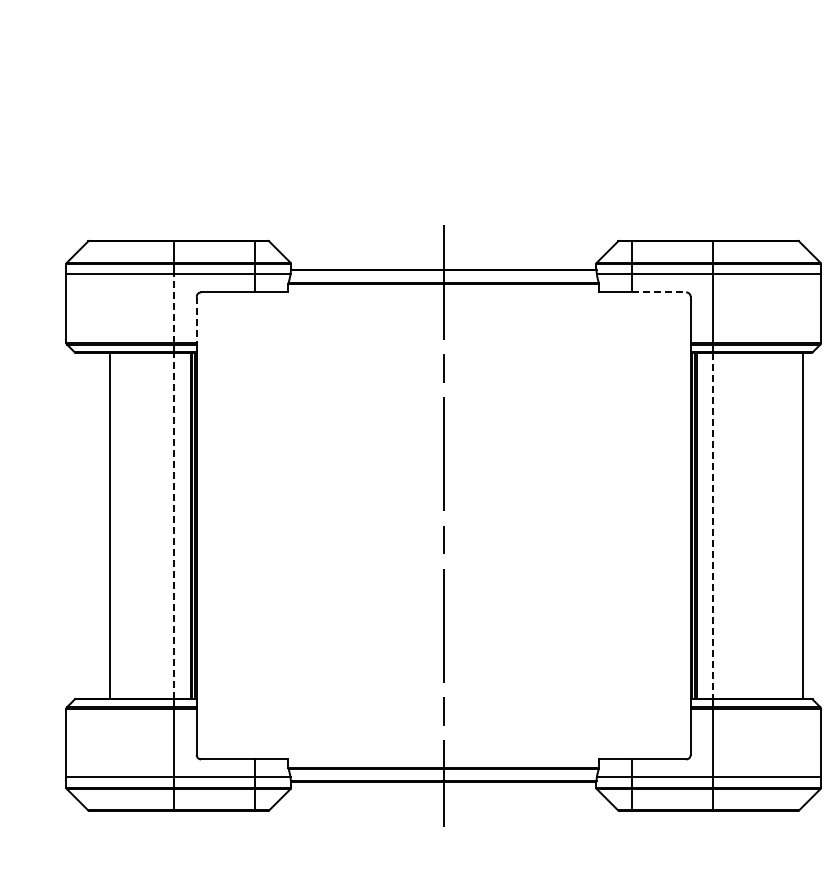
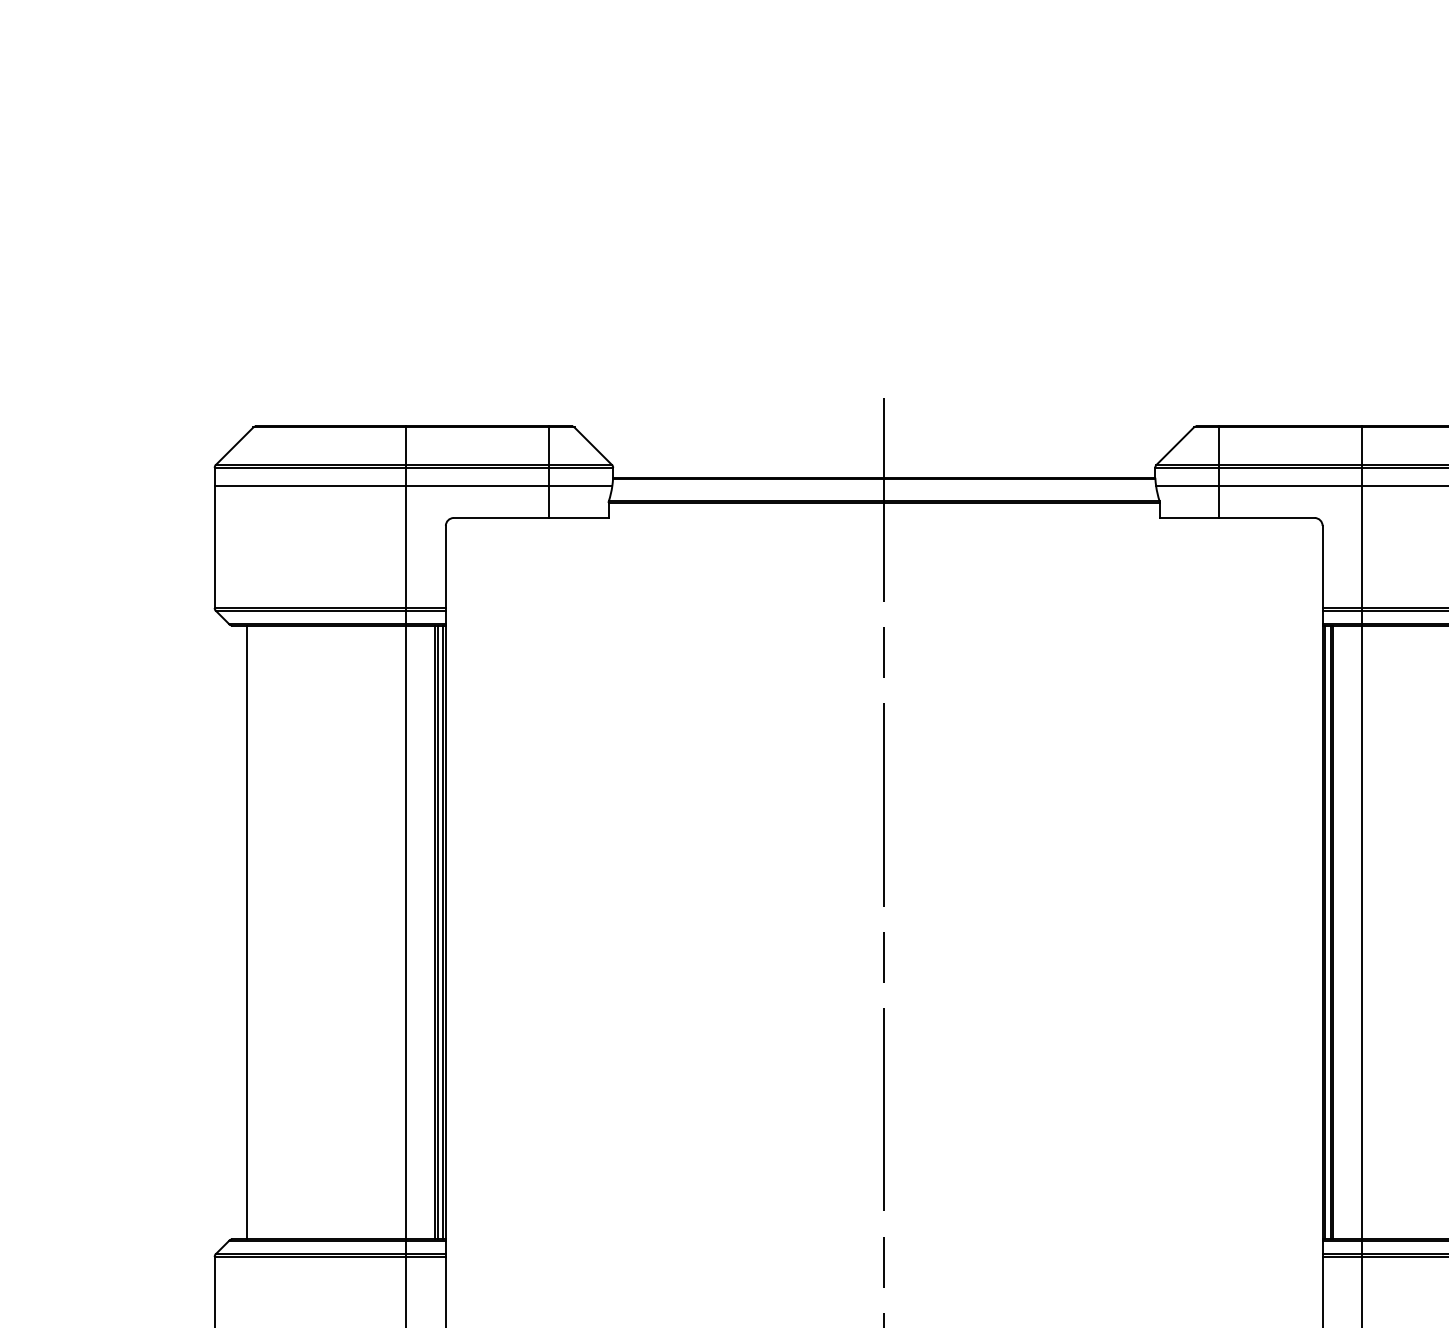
line: (659, 292) -> (1267, 518), dashed -> solid
line: (174, 308) -> (406, 546), dashed -> solid
line: (196, 320) -> (445, 567), dashed -> solid
line: (110, 525) -> (246, 931), moved
line: (174, 525) -> (406, 931), dashed -> solid
line: (713, 525) -> (1363, 931), dashed -> solid

